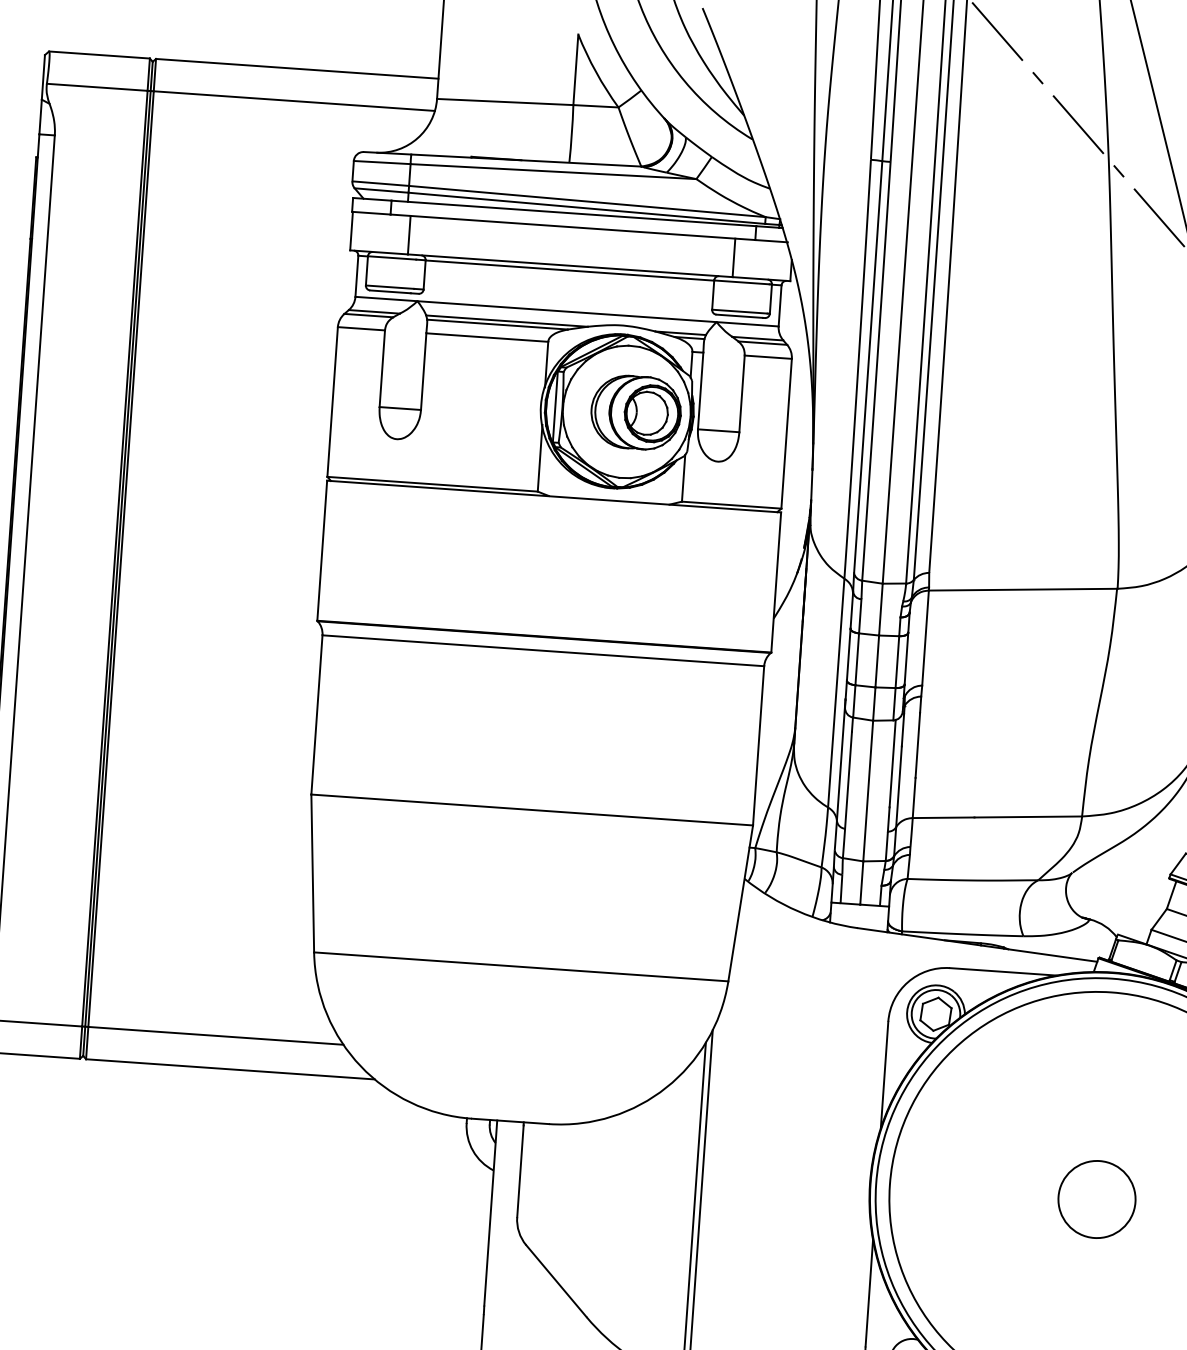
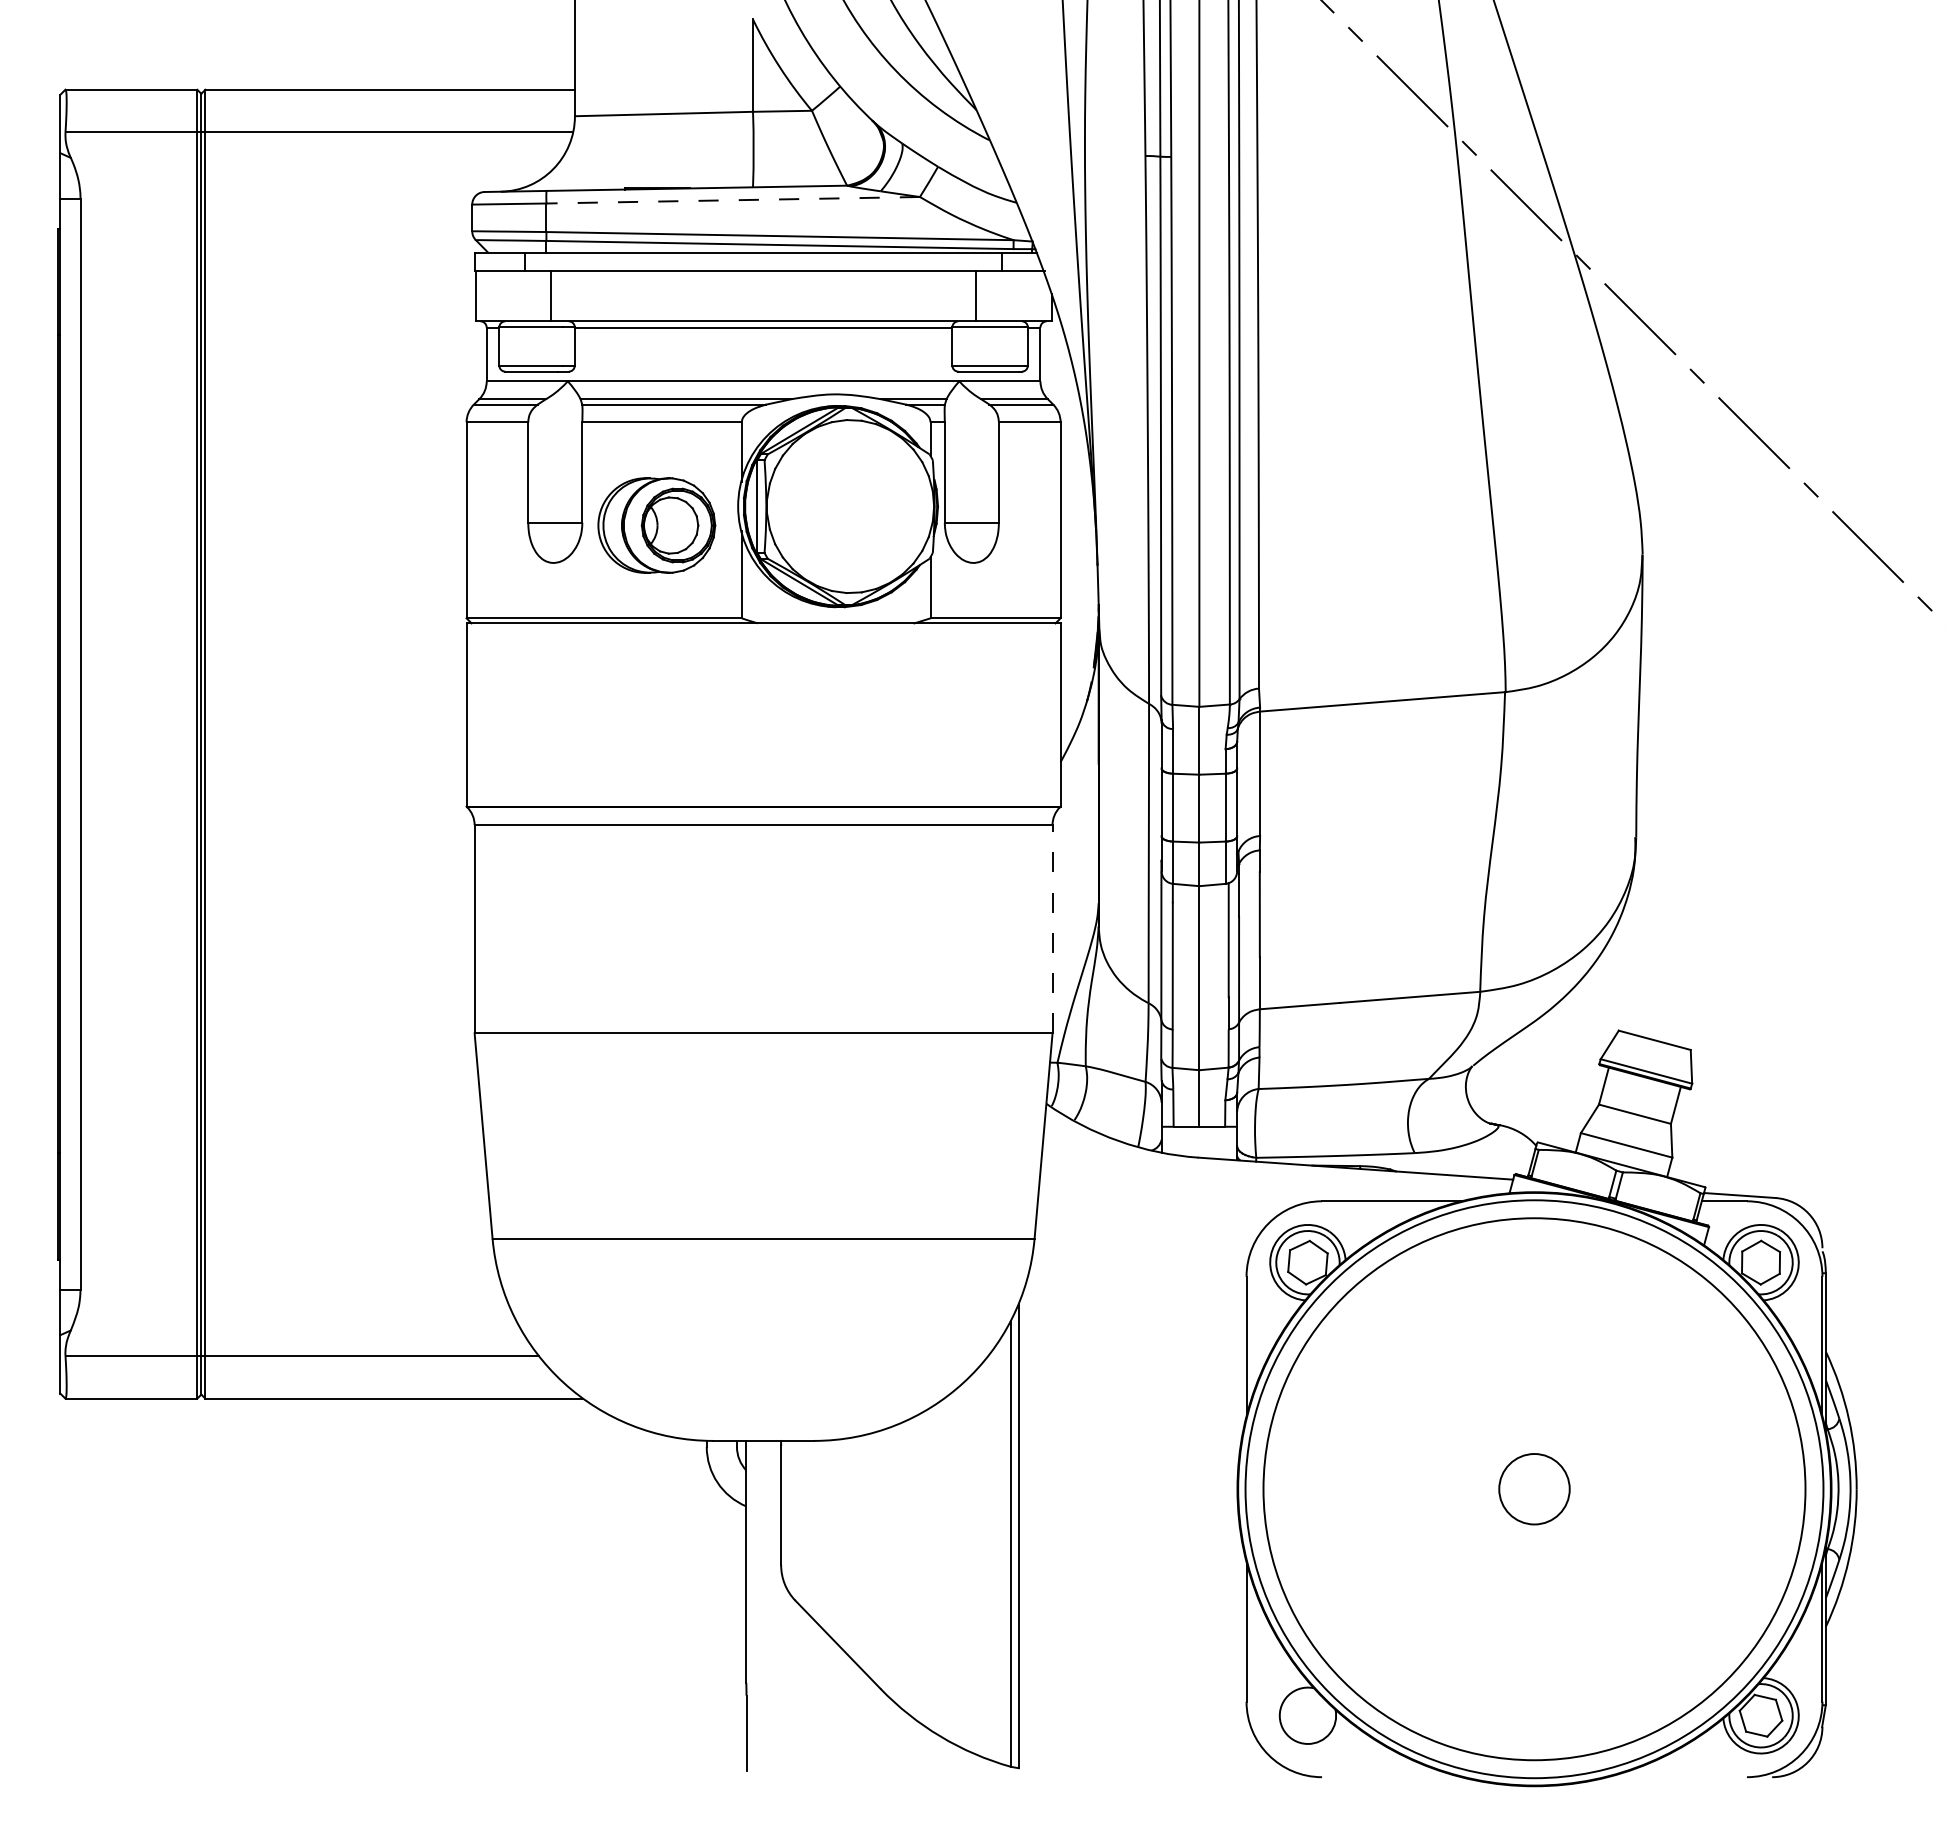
line: (553, 171) -> (733, 200), solid -> dashed
part: (635, 412) -> (656, 525), moved
line: (758, 745) -> (1052, 928), solid -> dashed
circle: (1097, 1198) -> (1534, 1488), size x0.7

